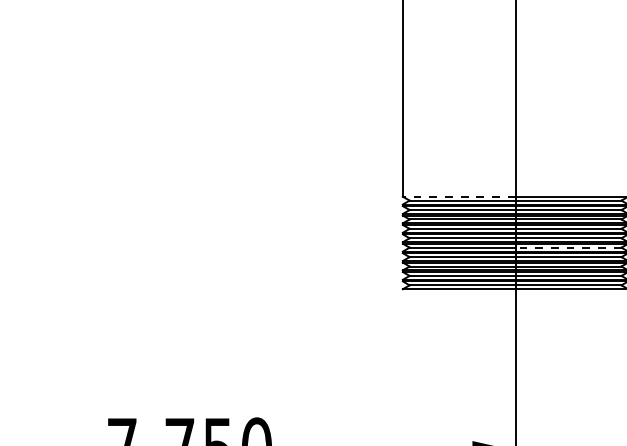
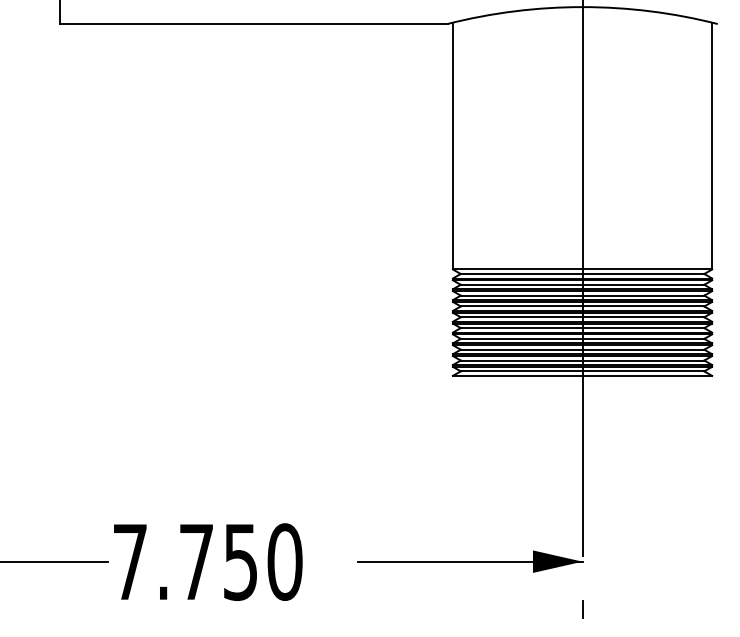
line: (459, 196) -> (517, 269), dashed -> solid
line: (568, 248) -> (643, 328), dashed -> solid

